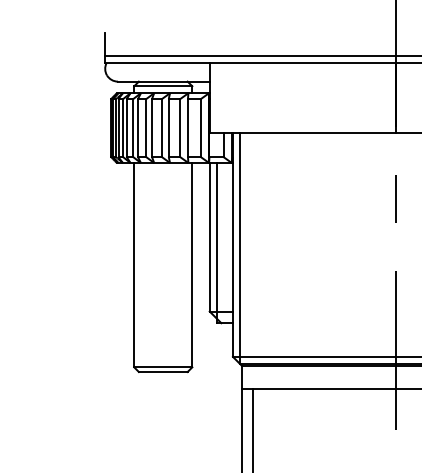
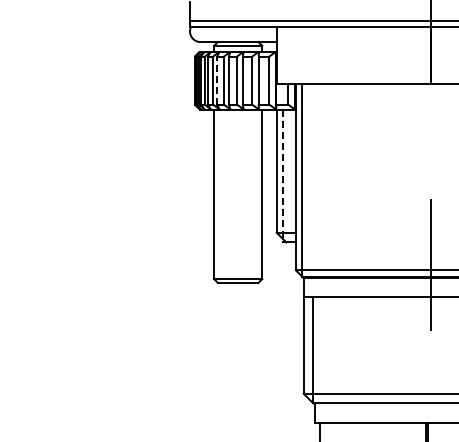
line: (138, 127) -> (217, 80), solid -> dashed
line: (395, 199) -> (430, 139), removed
line: (216, 243) -> (282, 176), solid -> dashed

